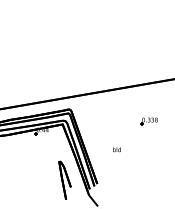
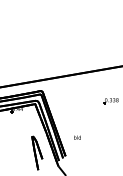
text: (116, 149) -> (77, 137), moved

